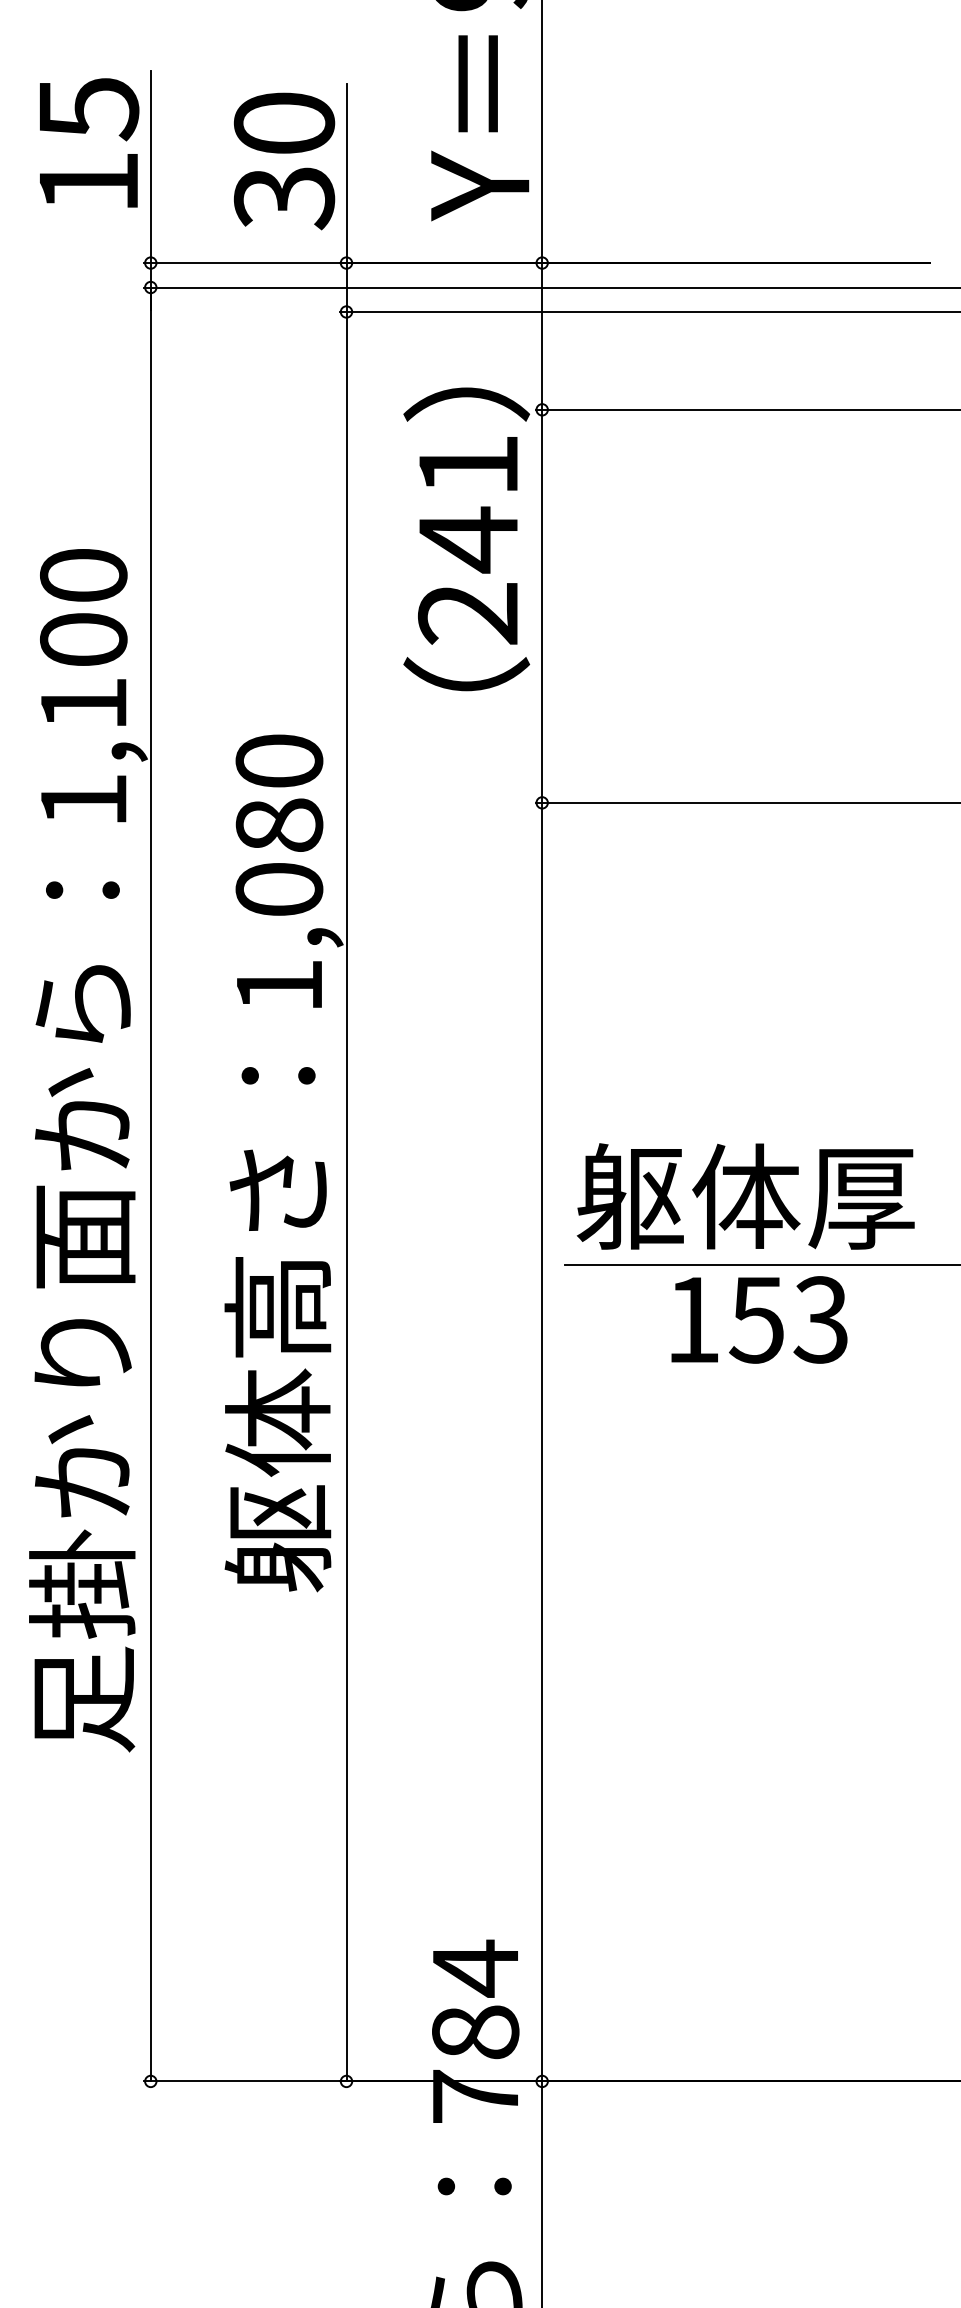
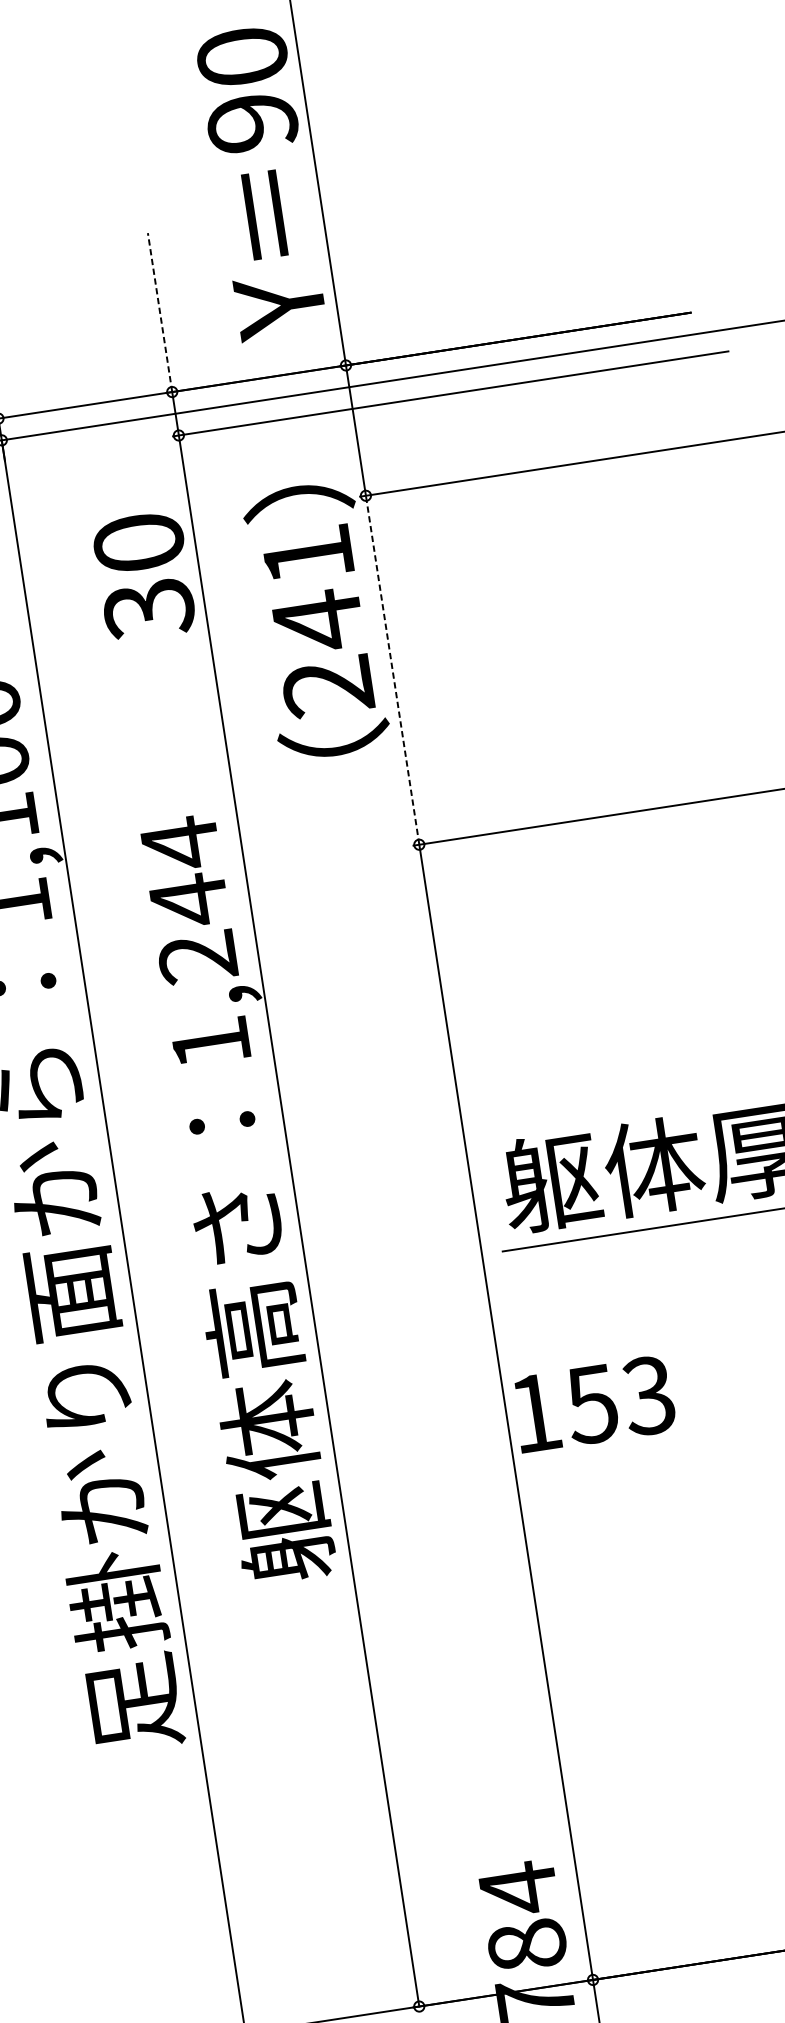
text: (284, 161) -> (144, 576), moved
line: (346, 173) -> (160, 312), solid -> dashed
line: (542, 606) -> (392, 670), solid -> dashed
text: (279, 824) -> (189, 899), 1,080 -> 1,244
text: (759, 1319) -> (594, 1403), moved

